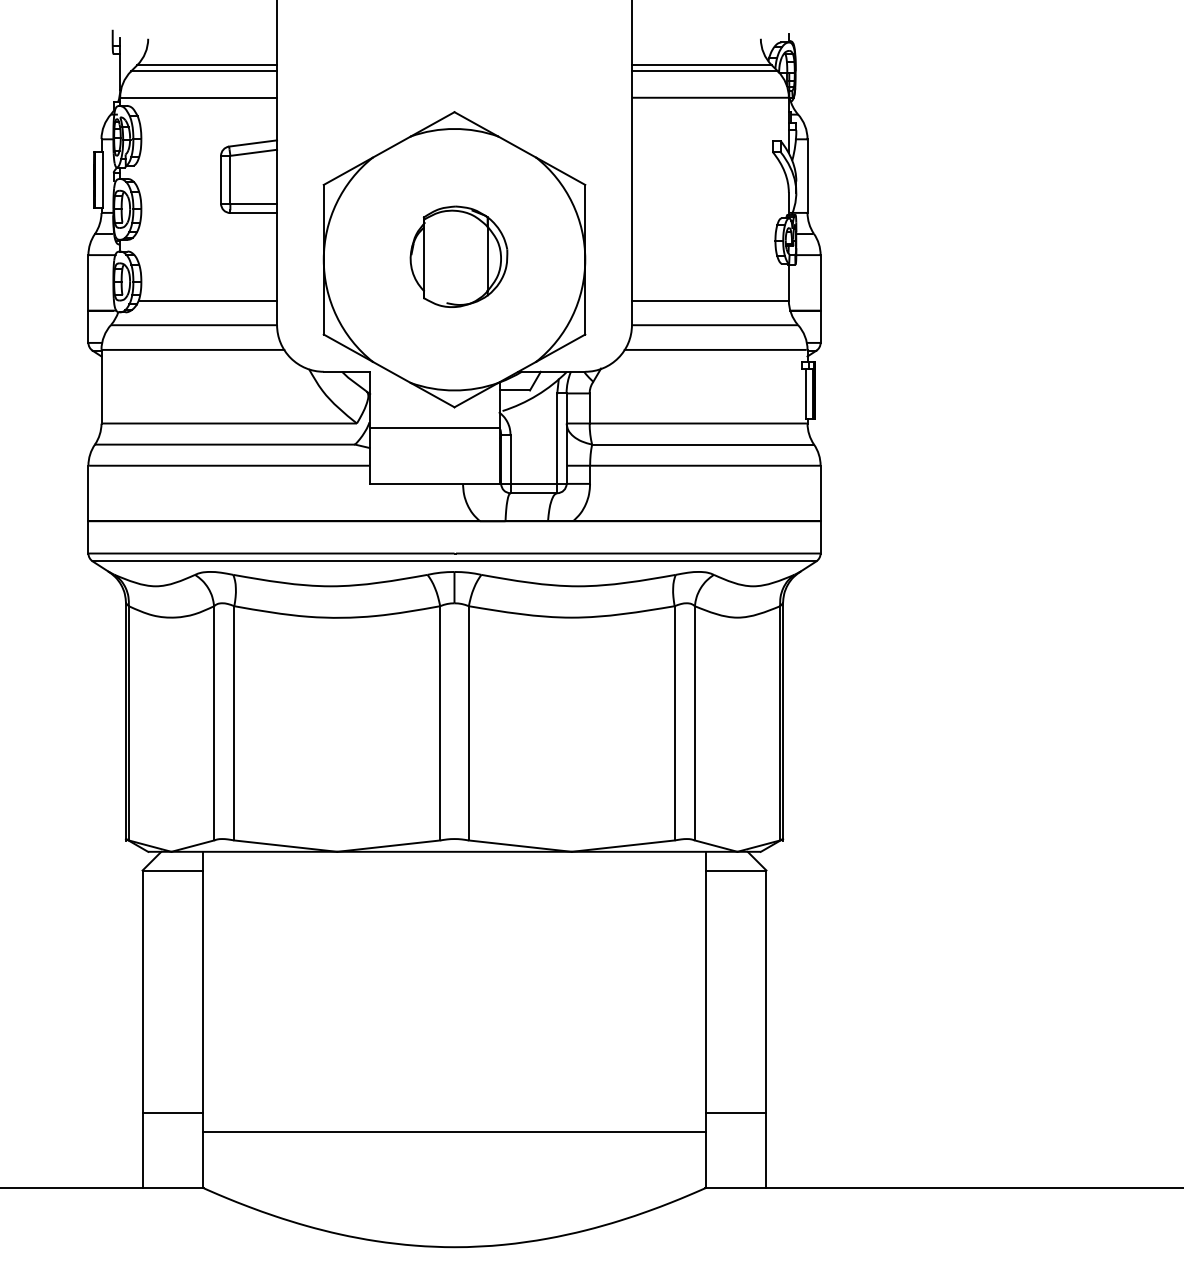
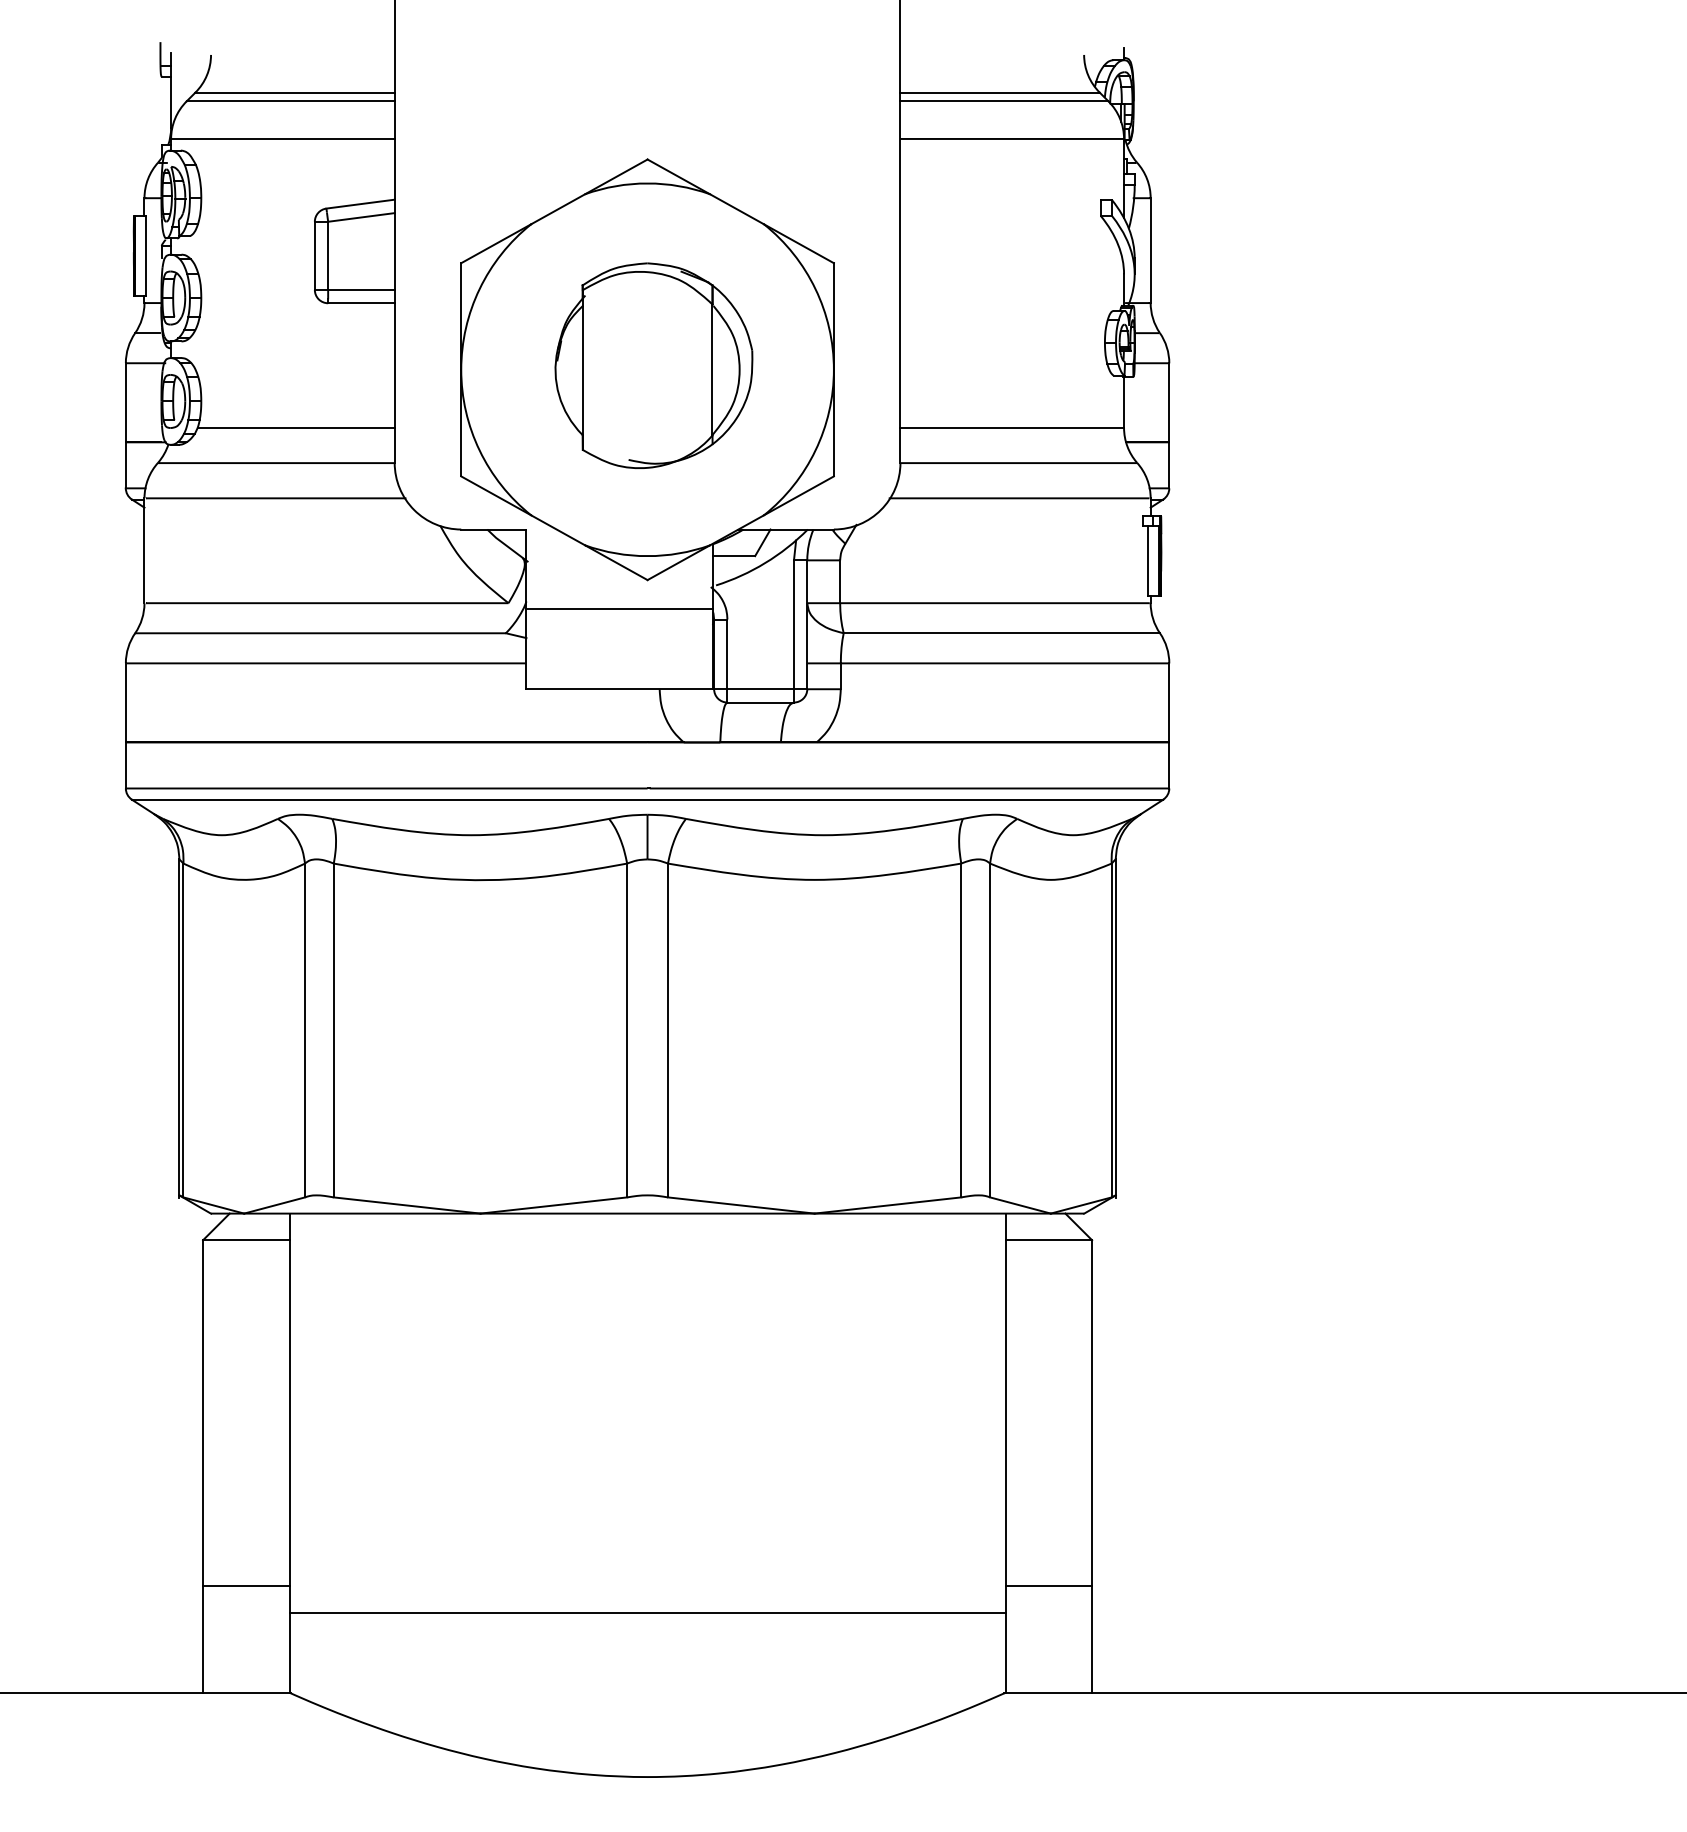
part: (458, 256) -> (653, 365), size x1.43

